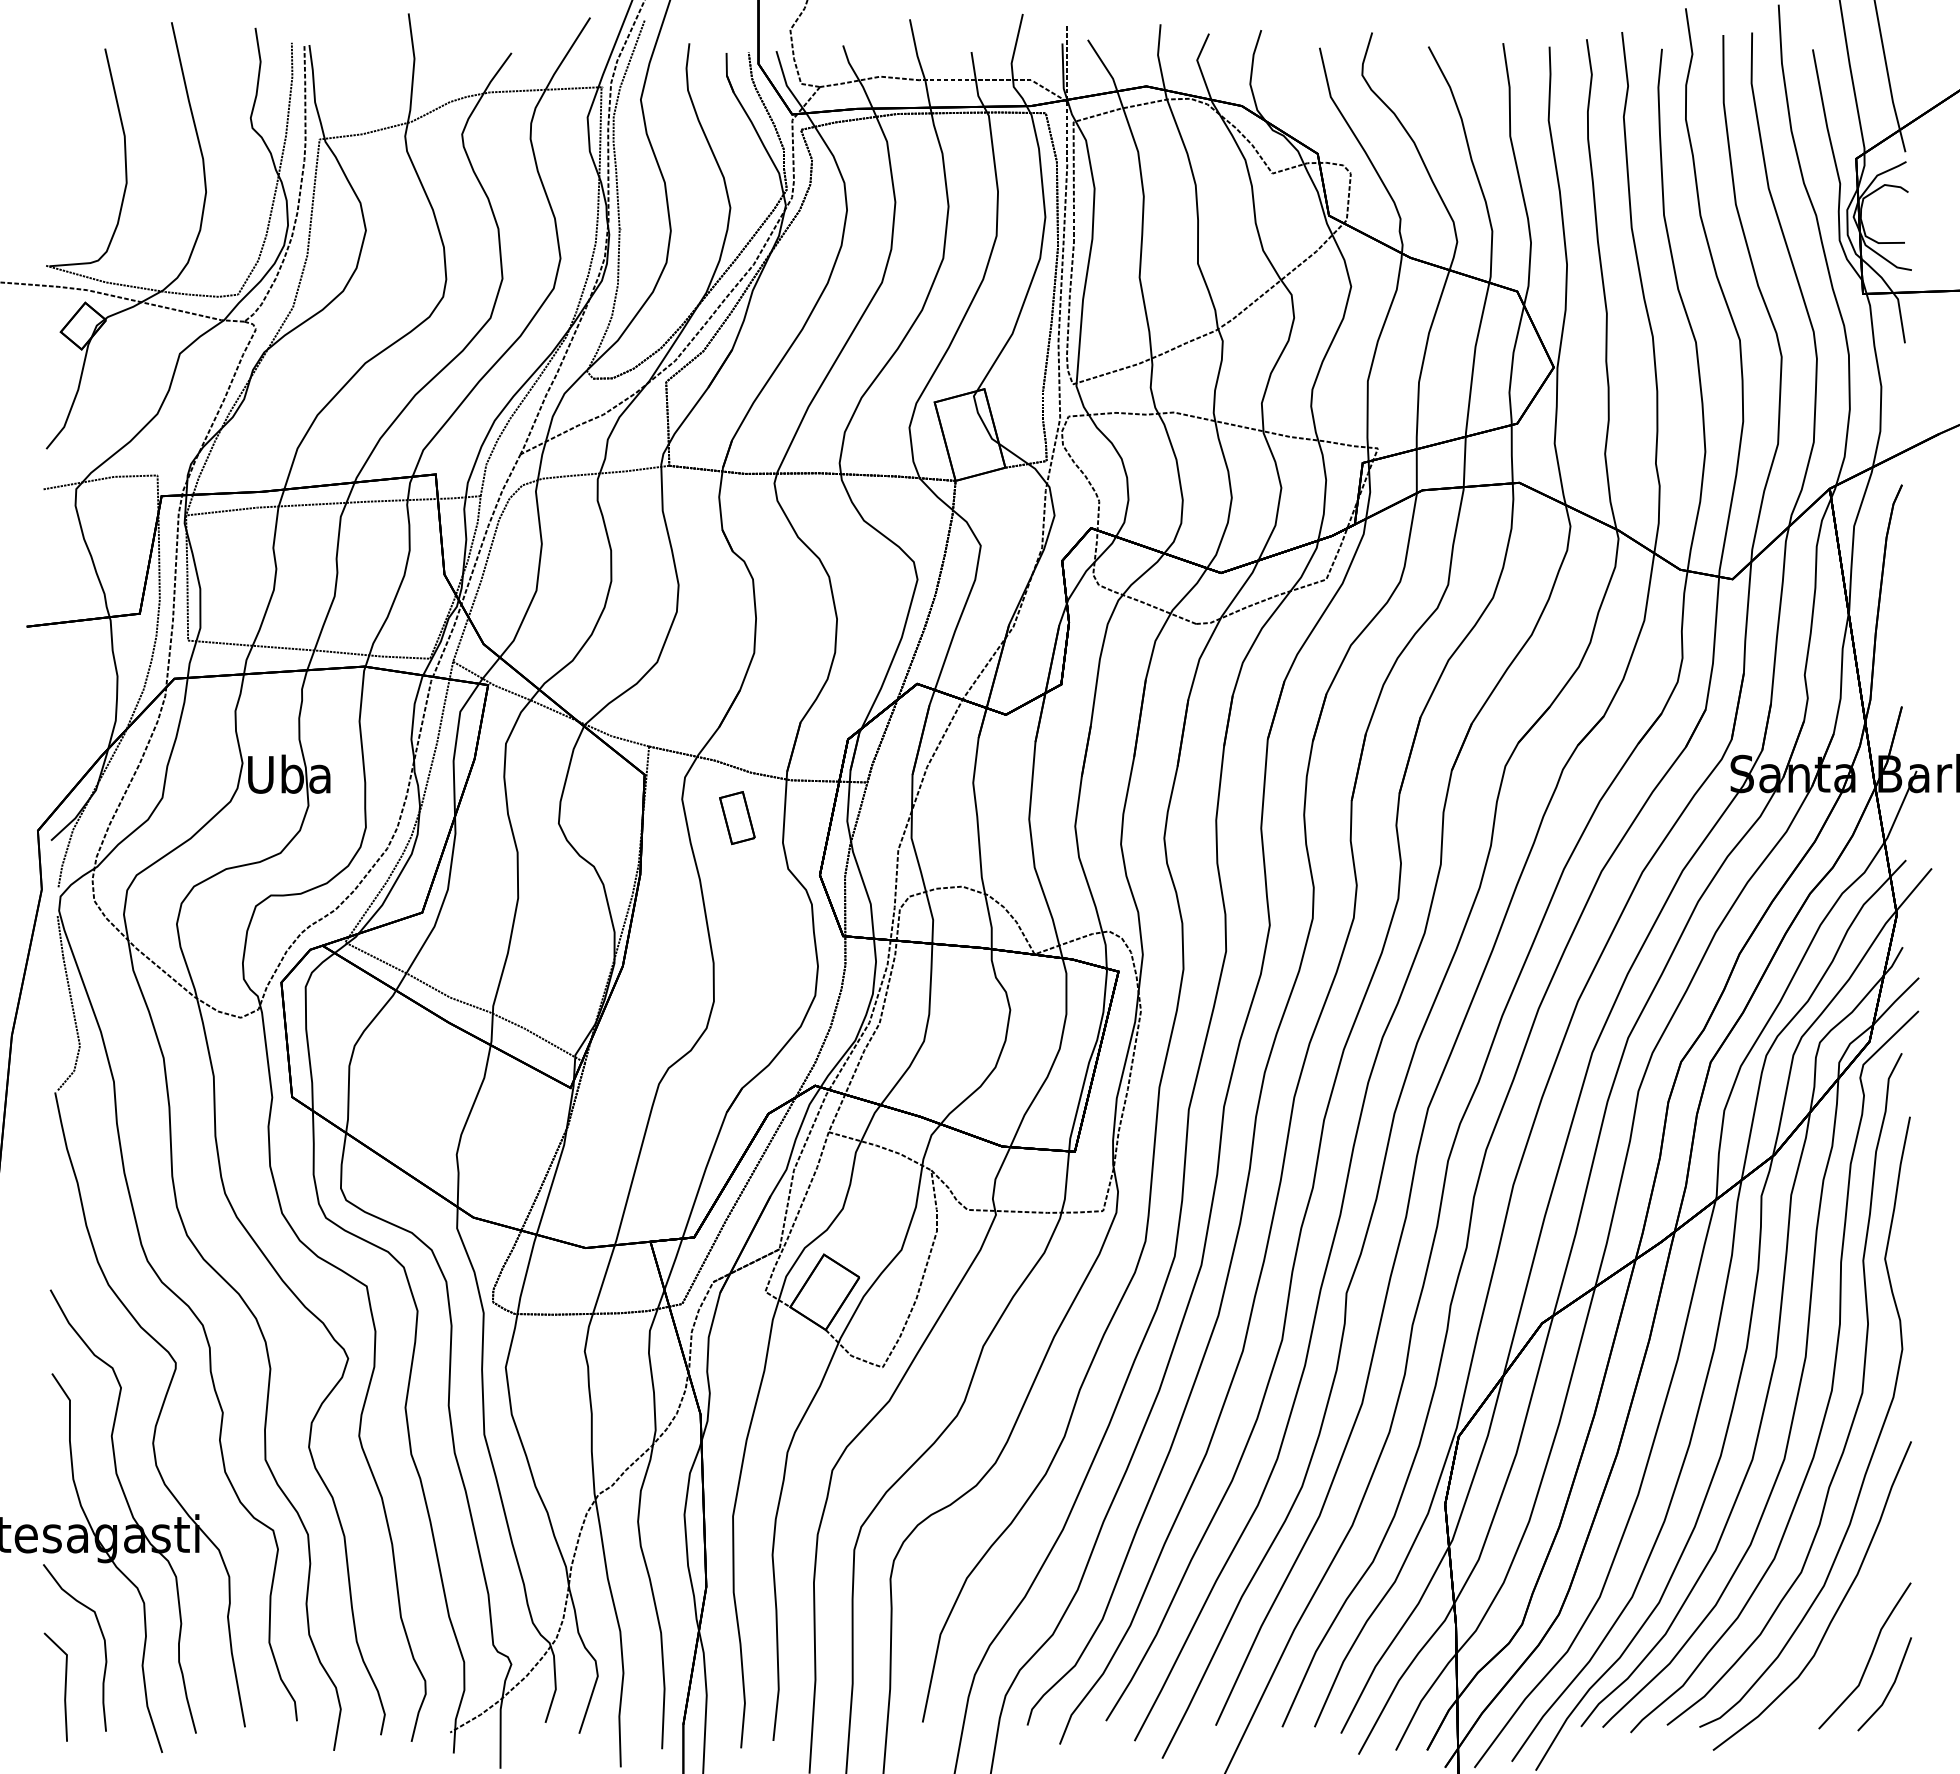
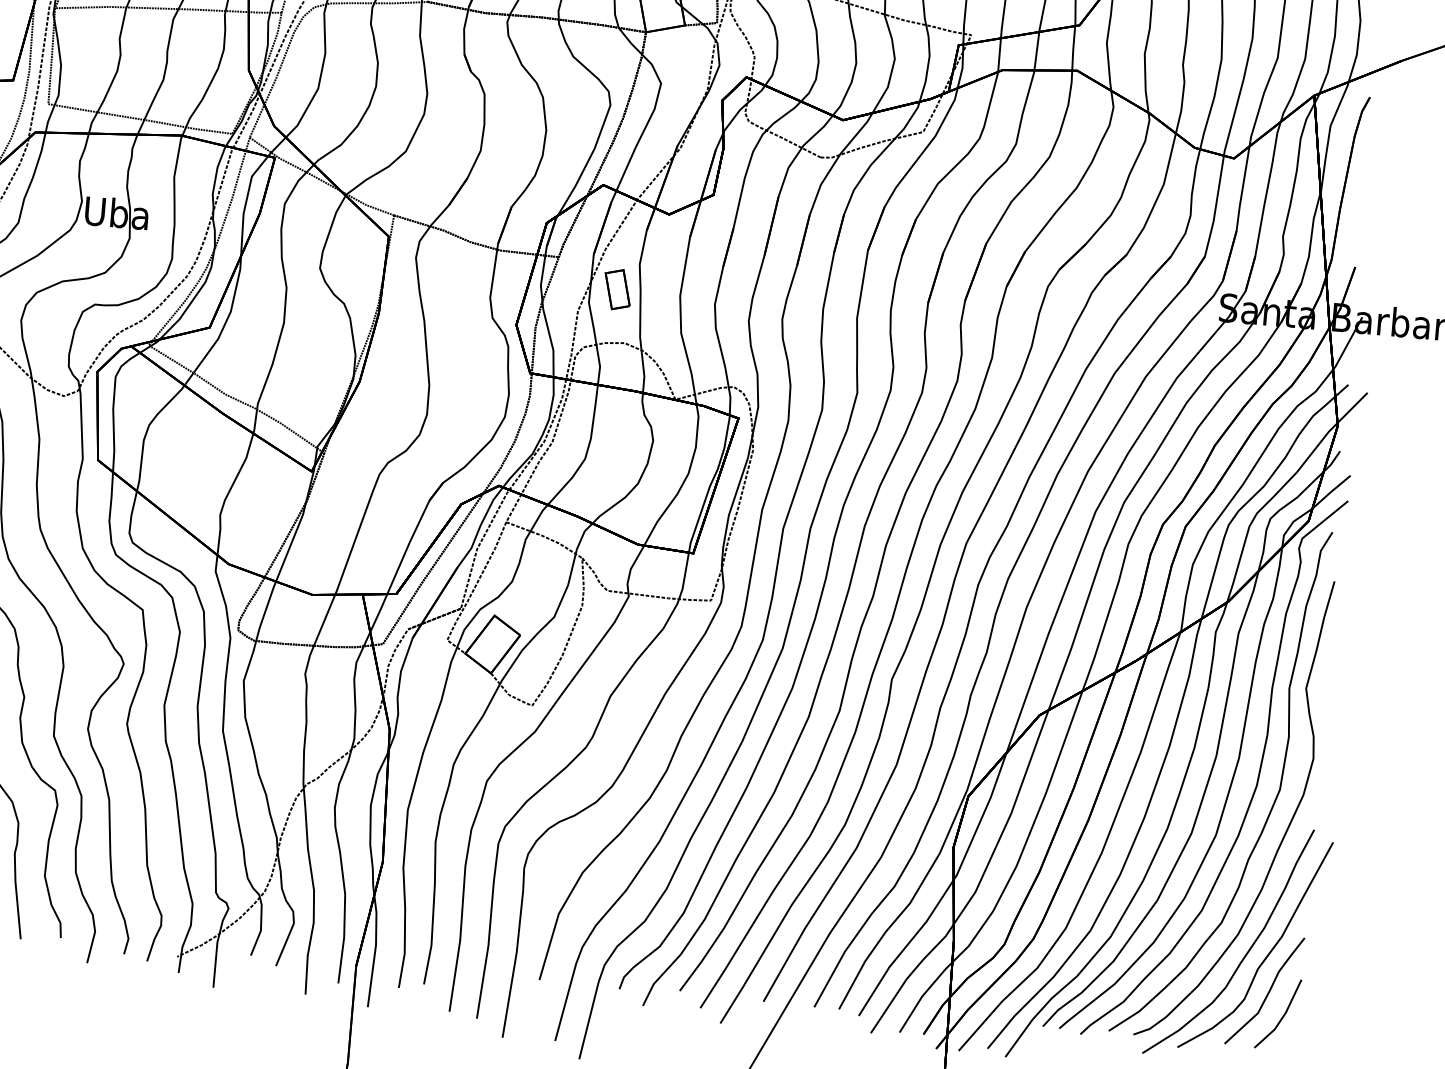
part: (737, 818) -> (617, 290), moved
curve: (1864, 1608) -> (1267, 954), added

